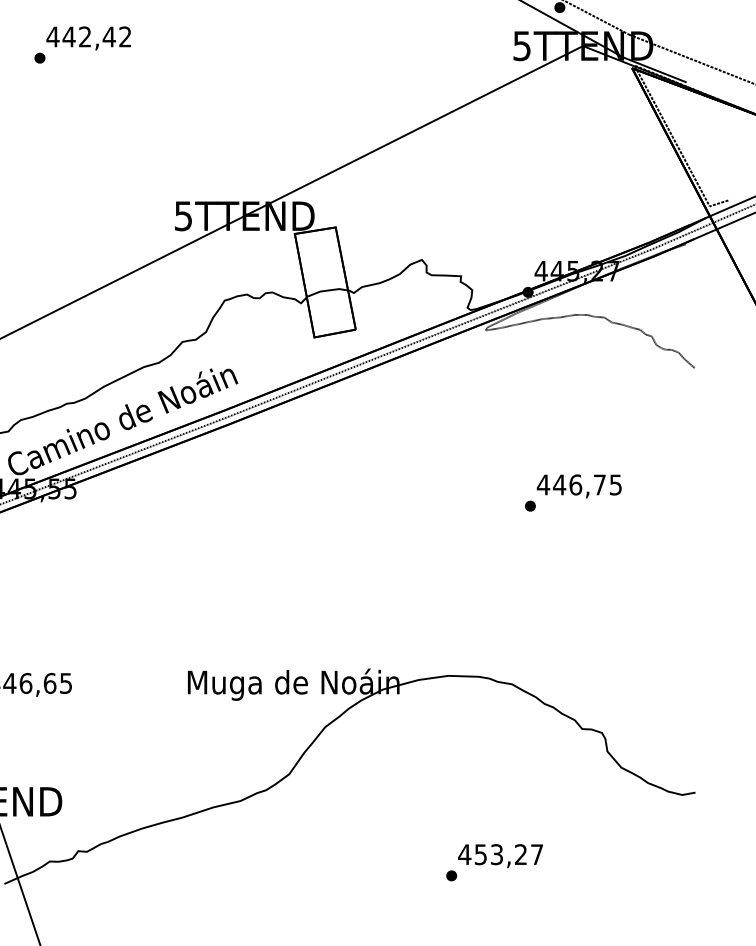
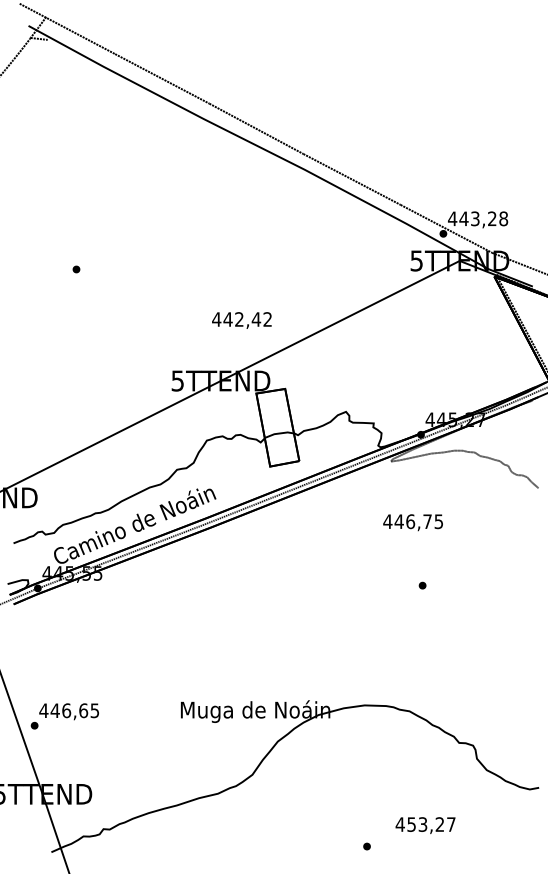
text: (88, 38) -> (241, 320), moved
text: (578, 486) -> (412, 522), moved
text: (500, 855) -> (425, 825), moved

